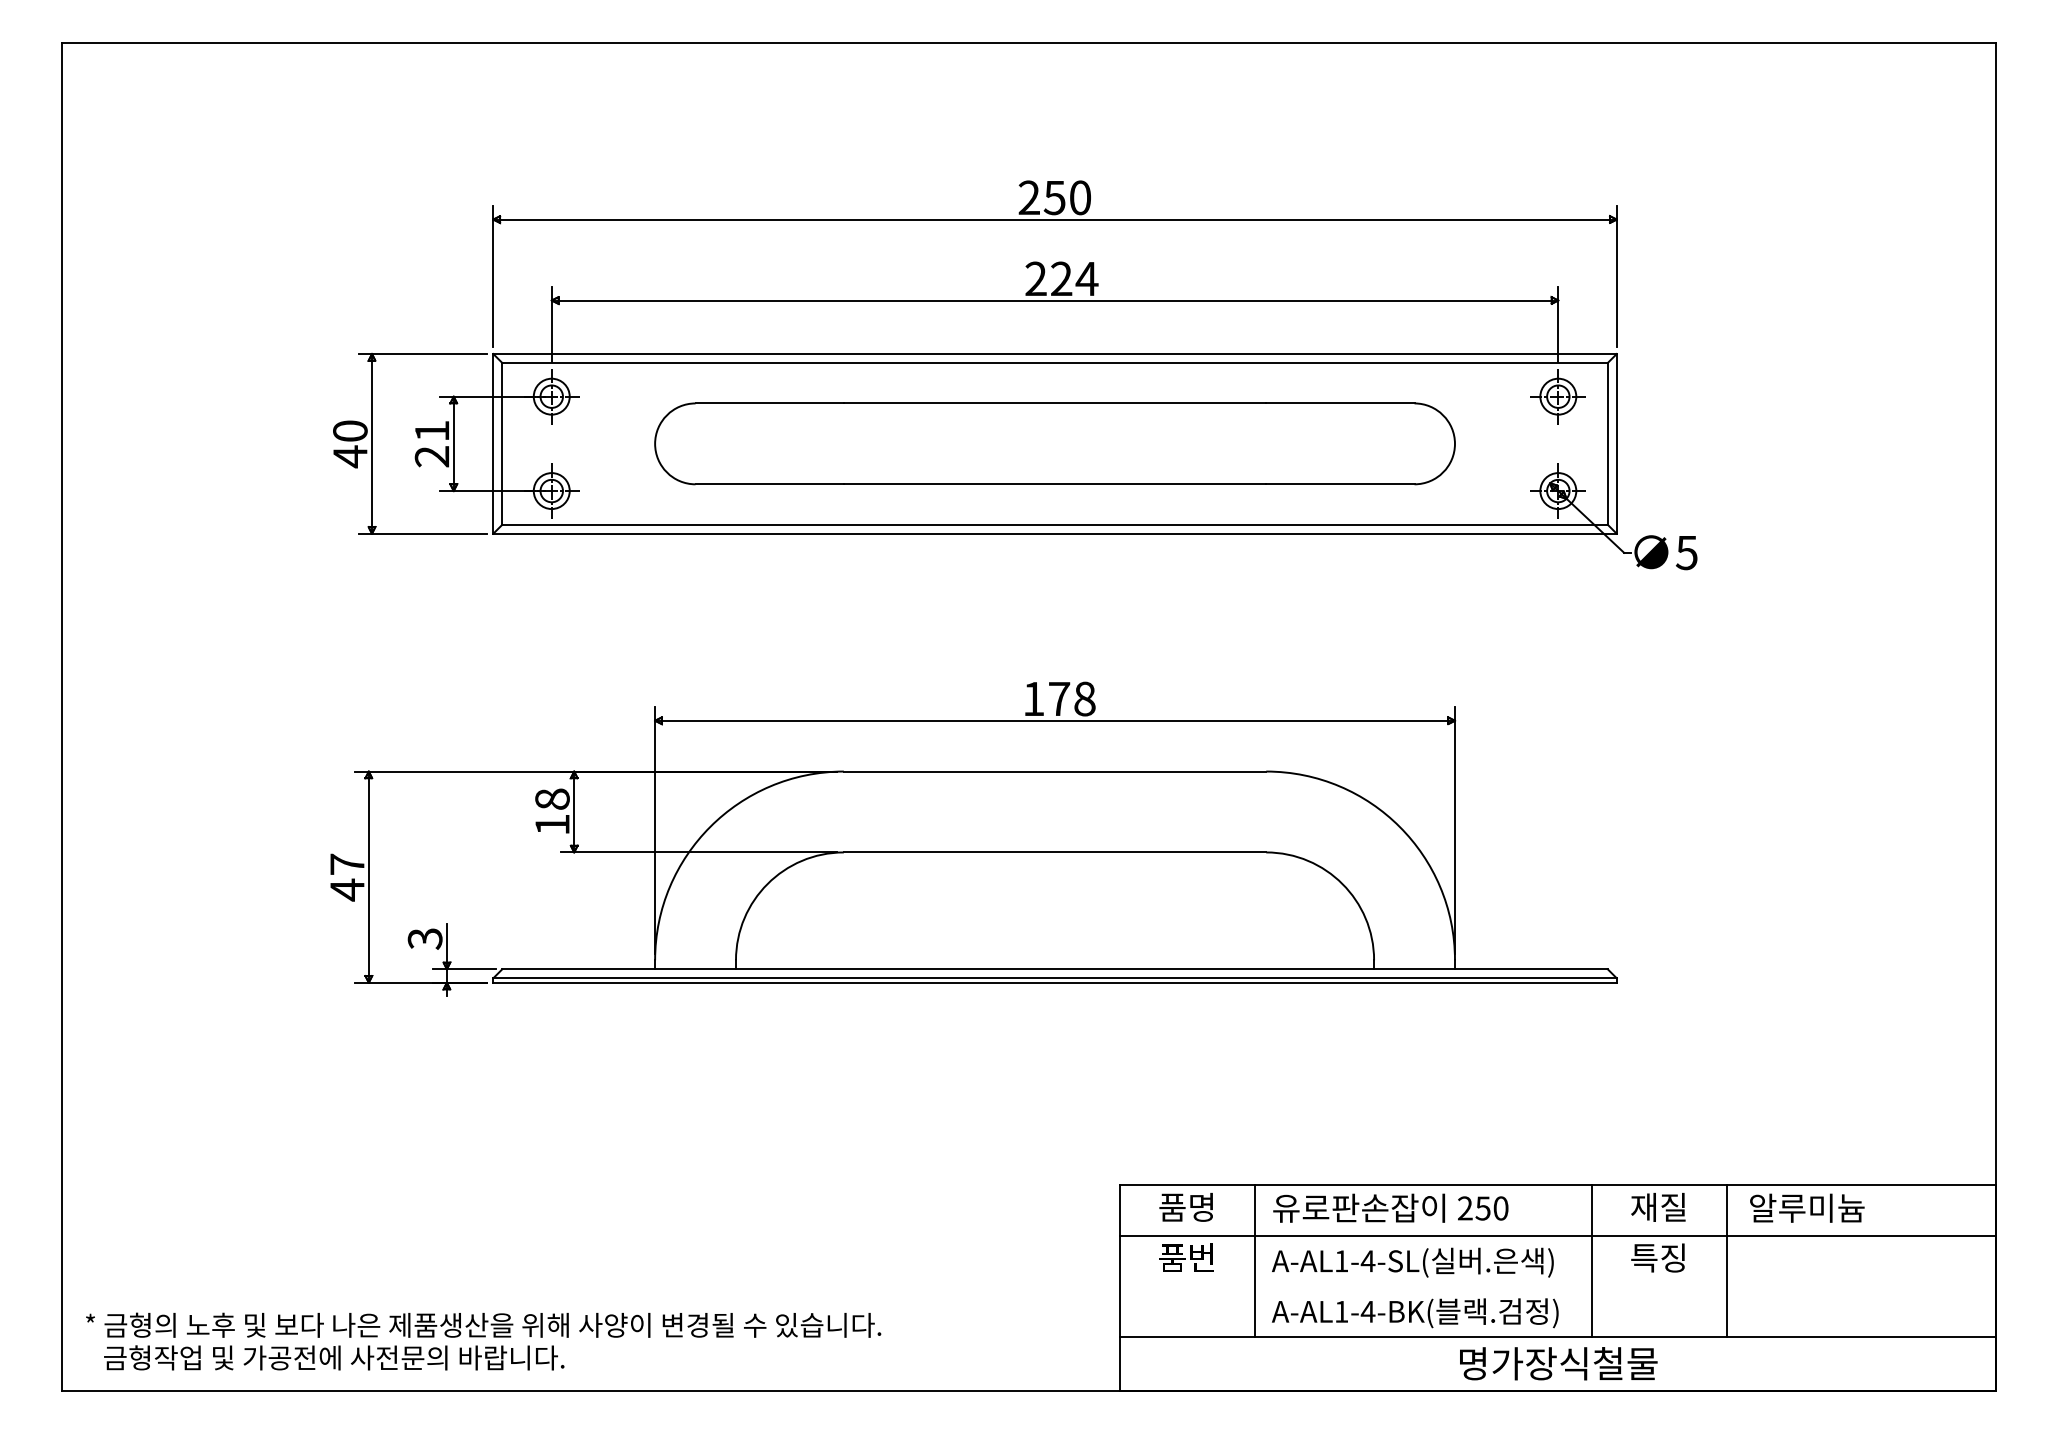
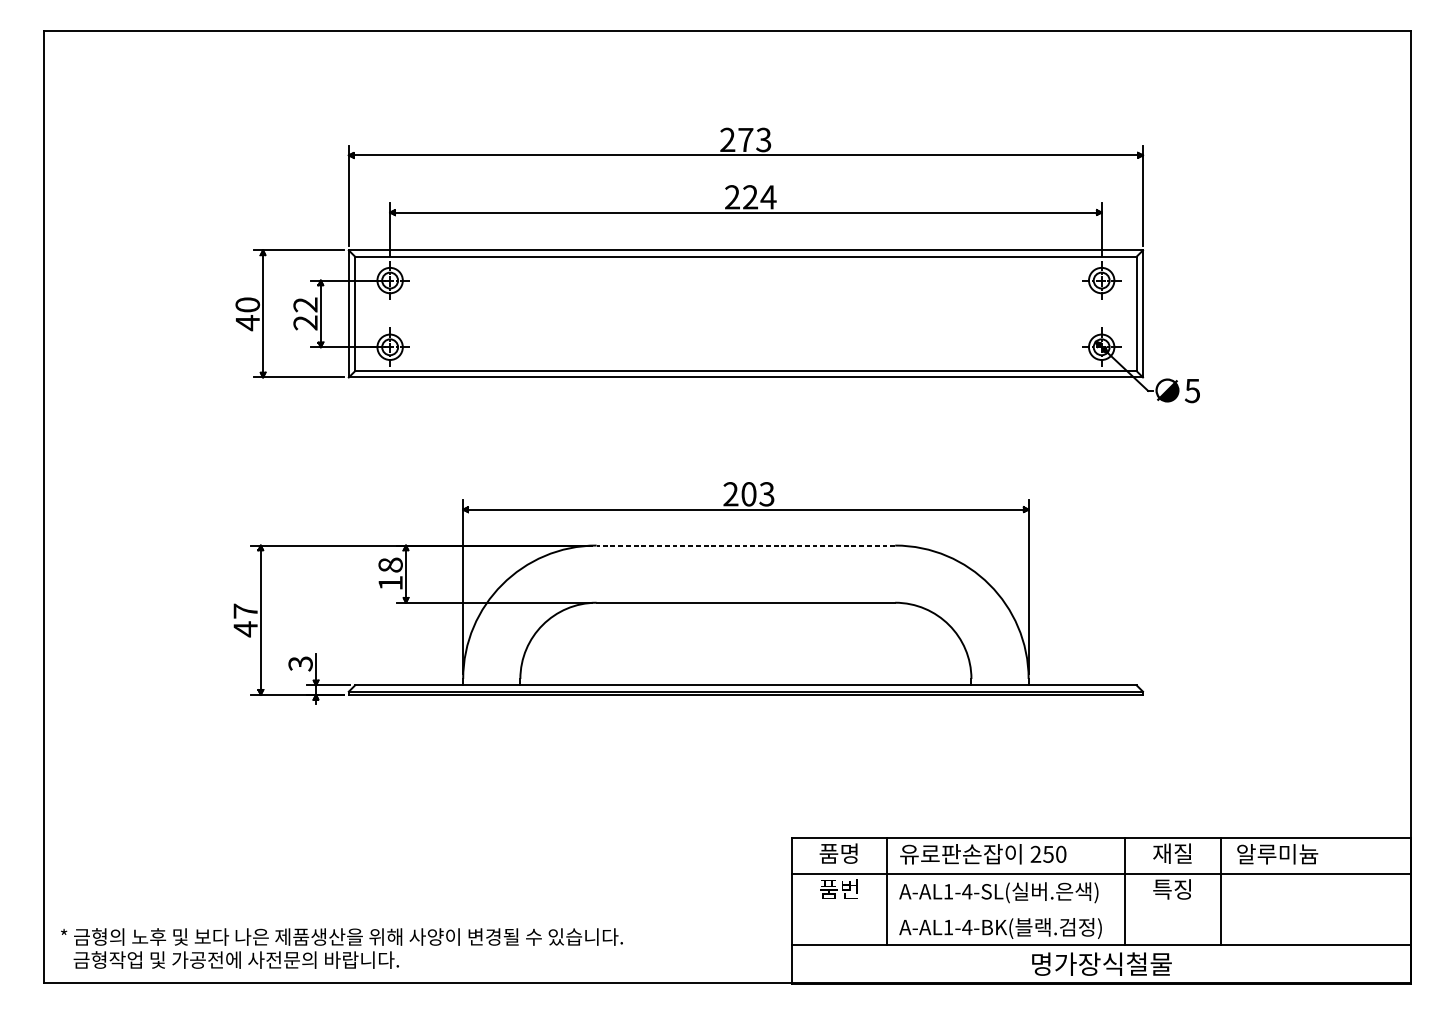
text: (1066, 197) -> (754, 139), 250 -> 273
text: (431, 430) -> (305, 304), 21 -> 22
part: (1054, 443) -> (745, 313), removed
text: (1059, 698) -> (749, 493), 178 -> 203
line: (1054, 771) -> (745, 545), solid -> dashed

